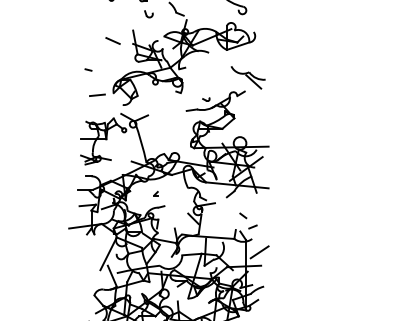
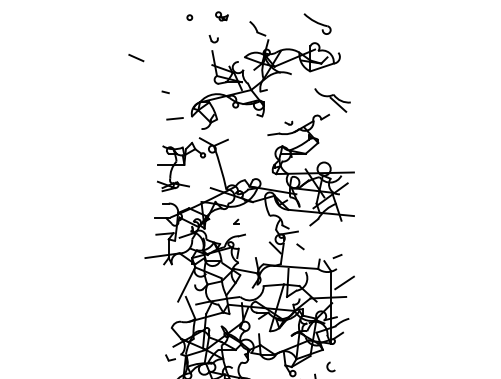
part: (148, 14) -> (213, 39), moved
line: (113, 41) -> (136, 58), moved
line: (243, 215) -> (300, 246), moved

